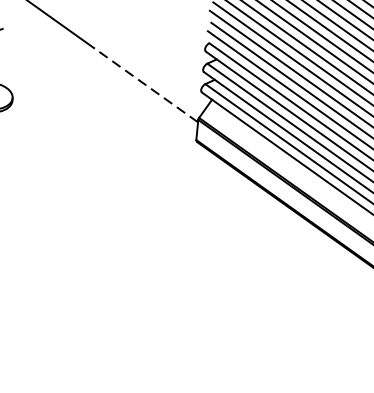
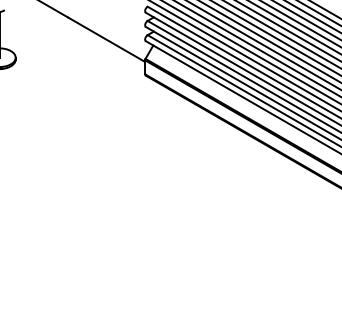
line: (145, 84) -> (106, 39), dashed -> solid

